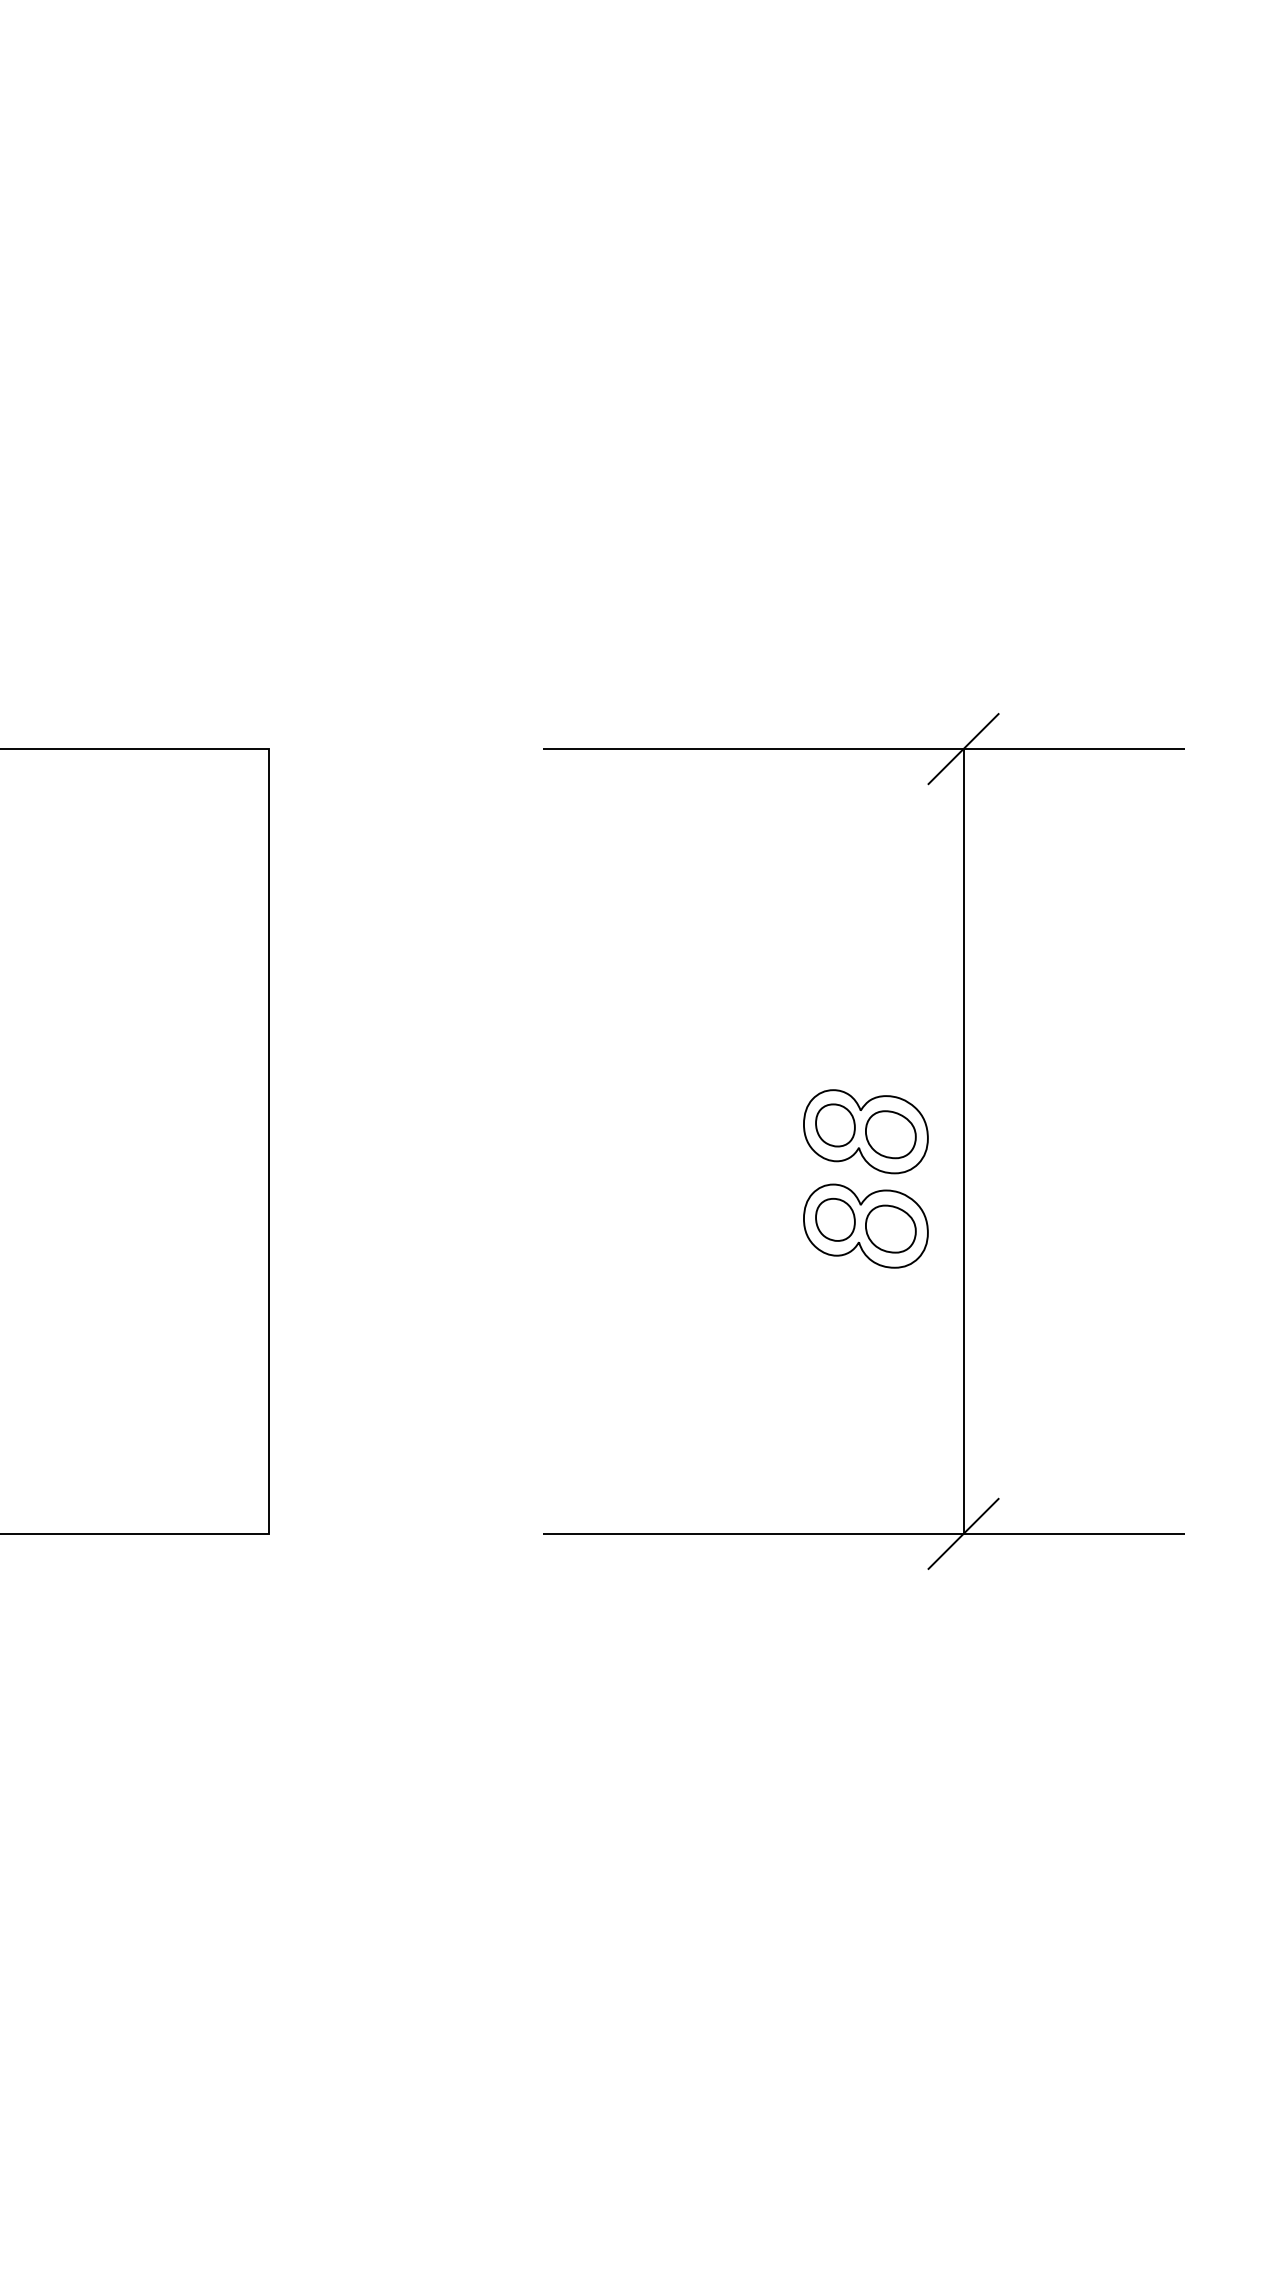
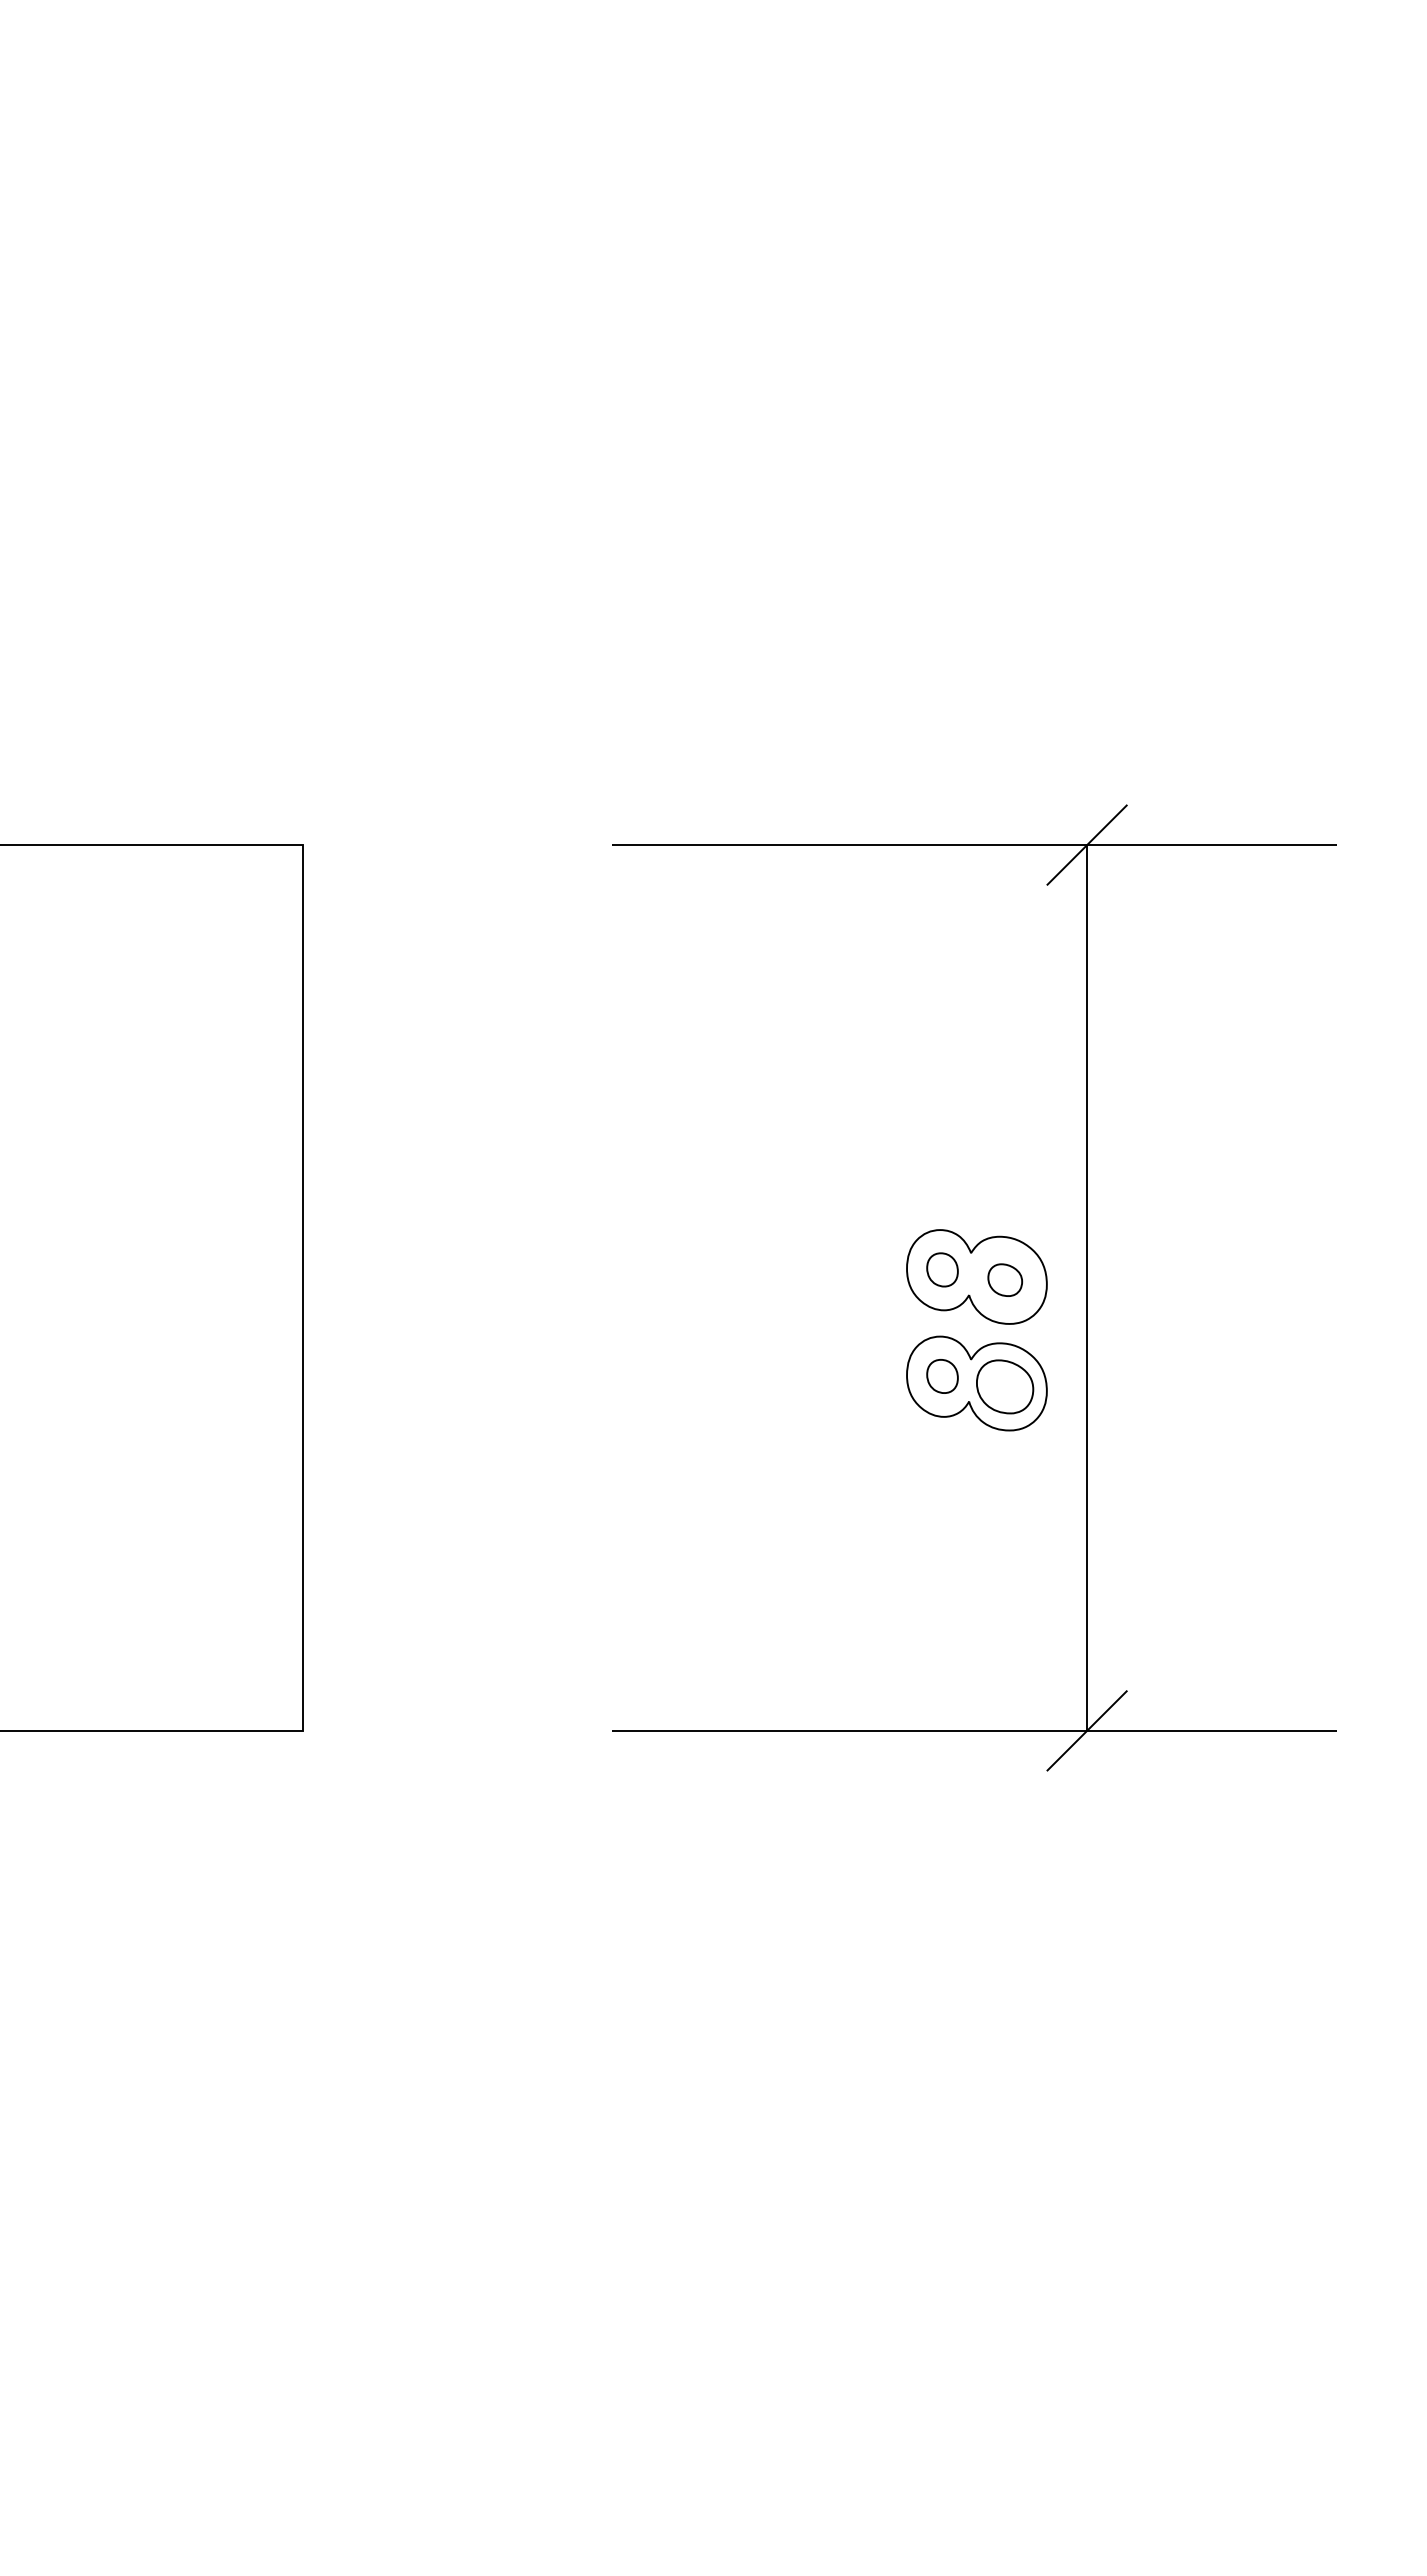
part: (835, 1125) -> (942, 1269), size x0.7
part: (891, 1133) -> (1005, 1279), size x0.6
part: (835, 1219) -> (942, 1376), size x0.7

